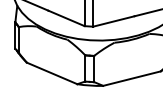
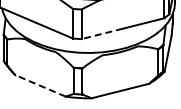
line: (113, 22) -> (101, 34), solid -> dashed
line: (52, 73) -> (40, 85), solid -> dashed

